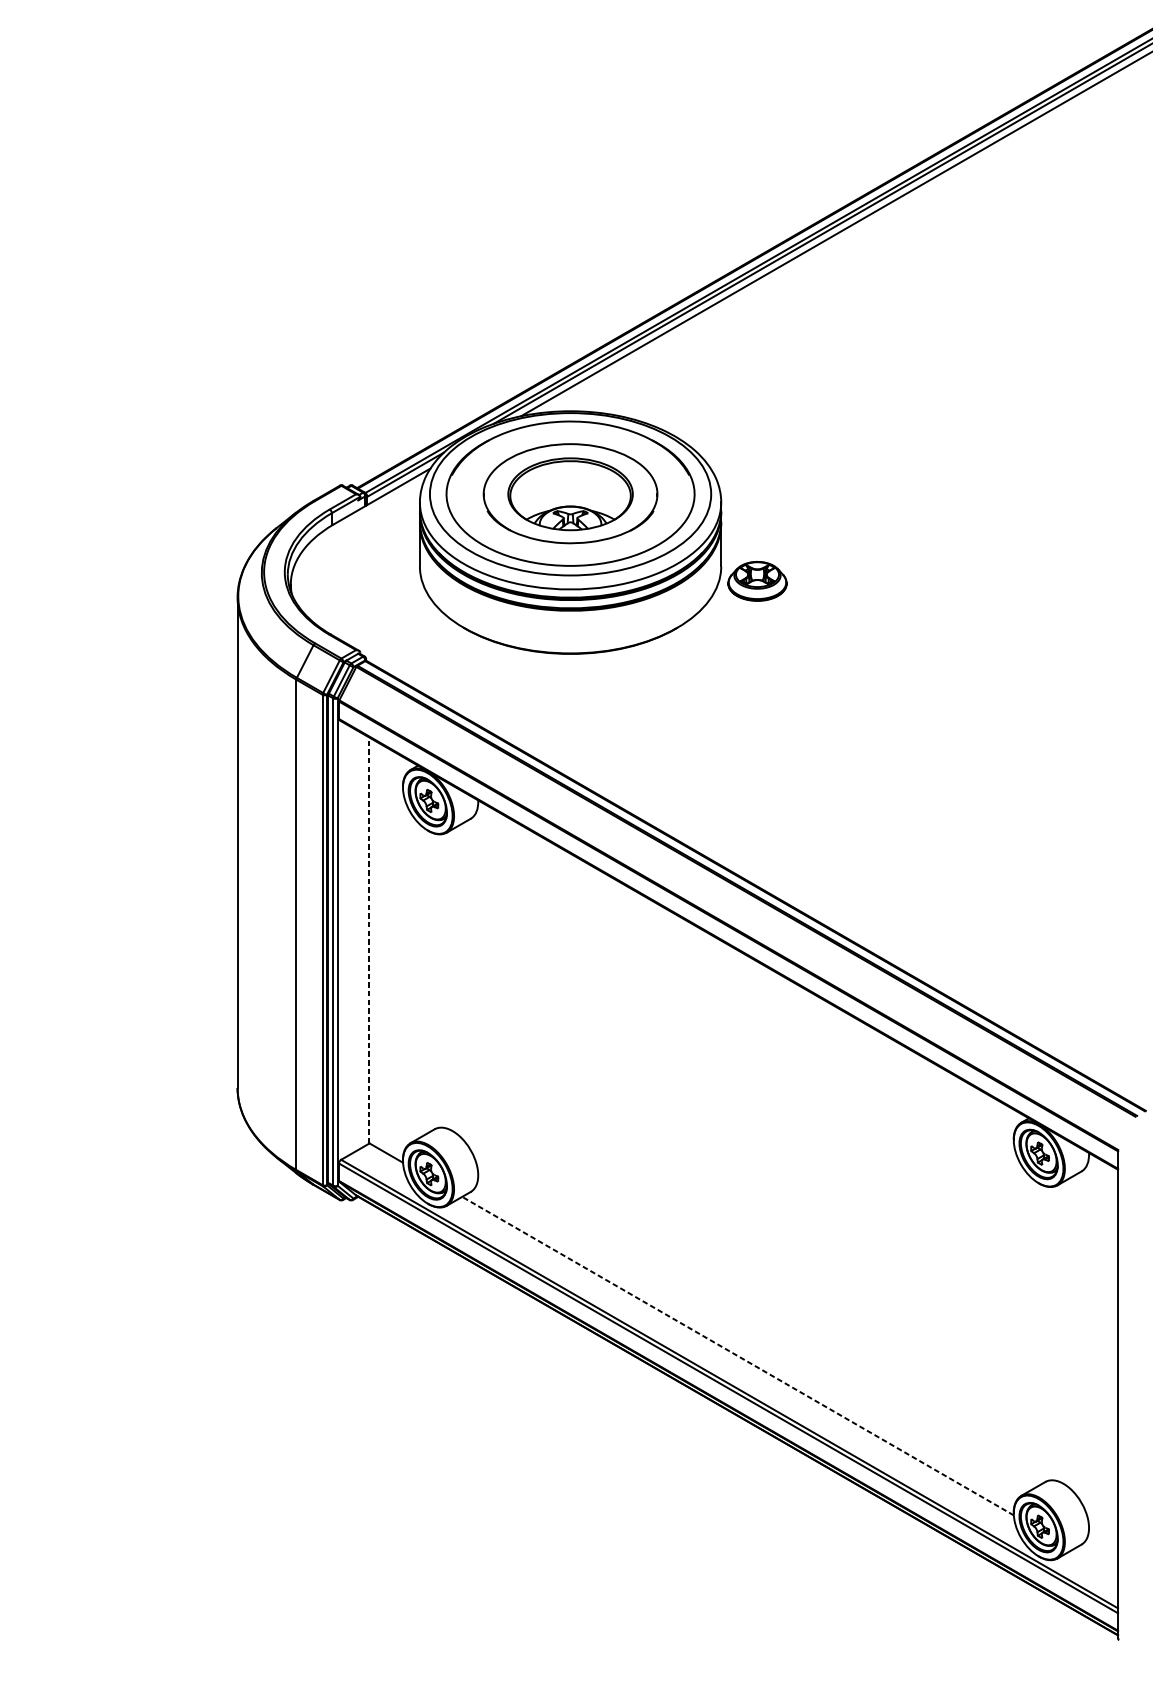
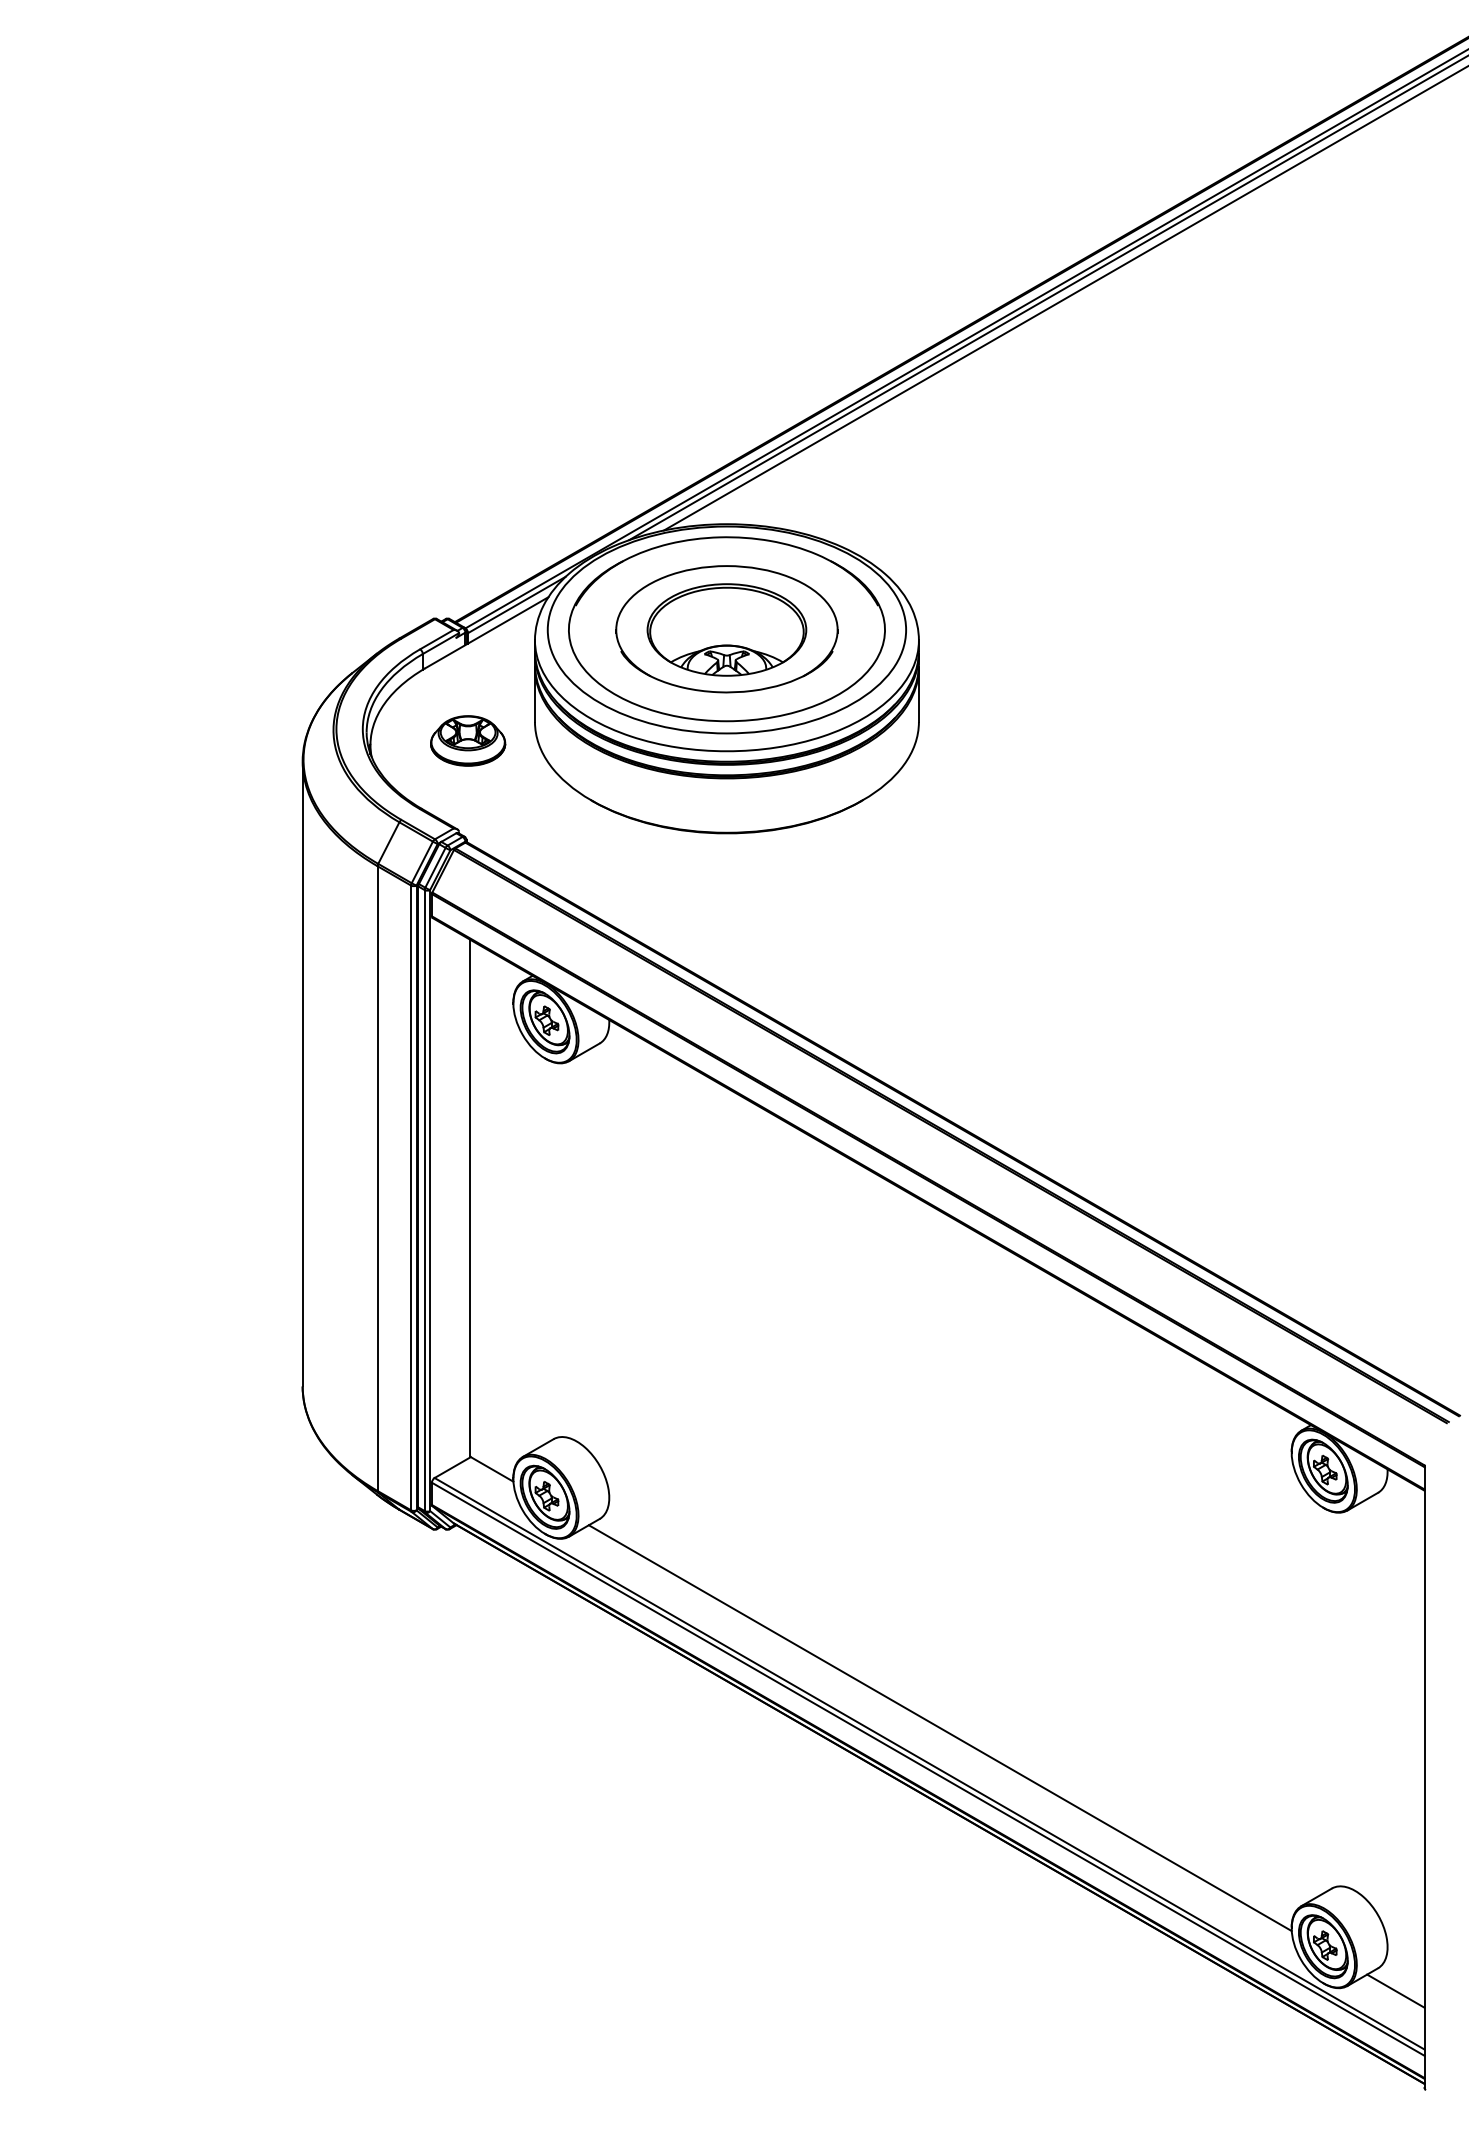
part: (757, 581) -> (468, 740), moved
line: (369, 940) -> (470, 1198), dashed -> solid
line: (738, 1356) -> (940, 1728), dashed -> solid
line: (1095, 1562) -> (1395, 1990), added

